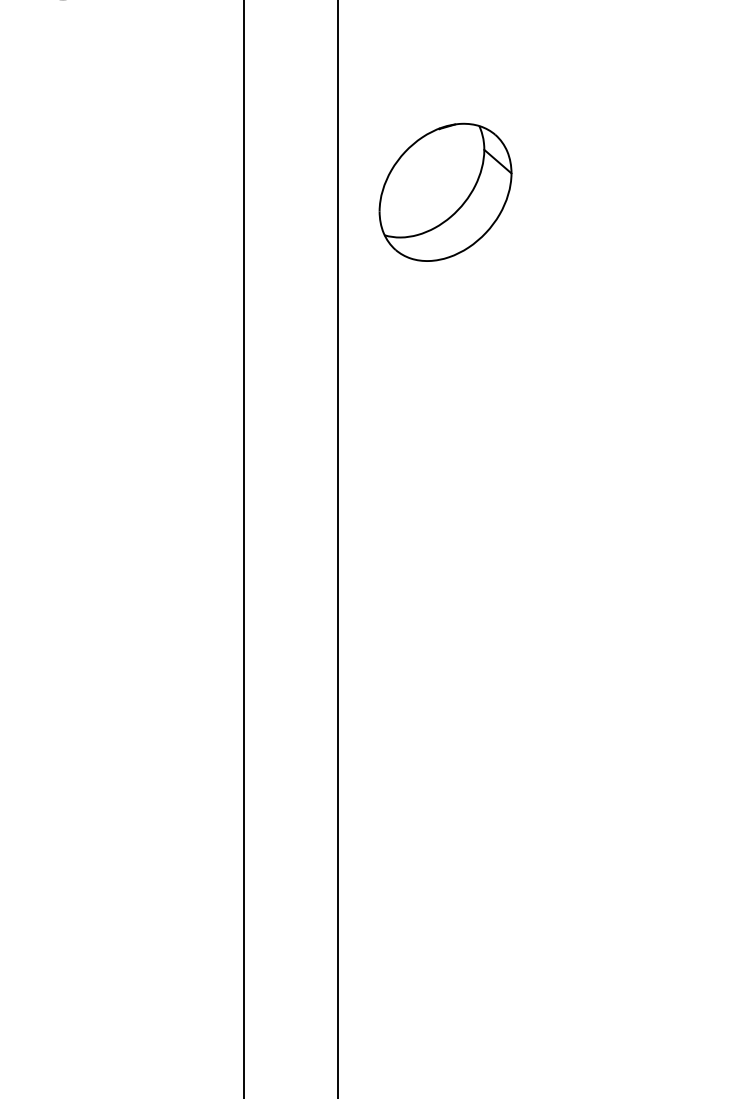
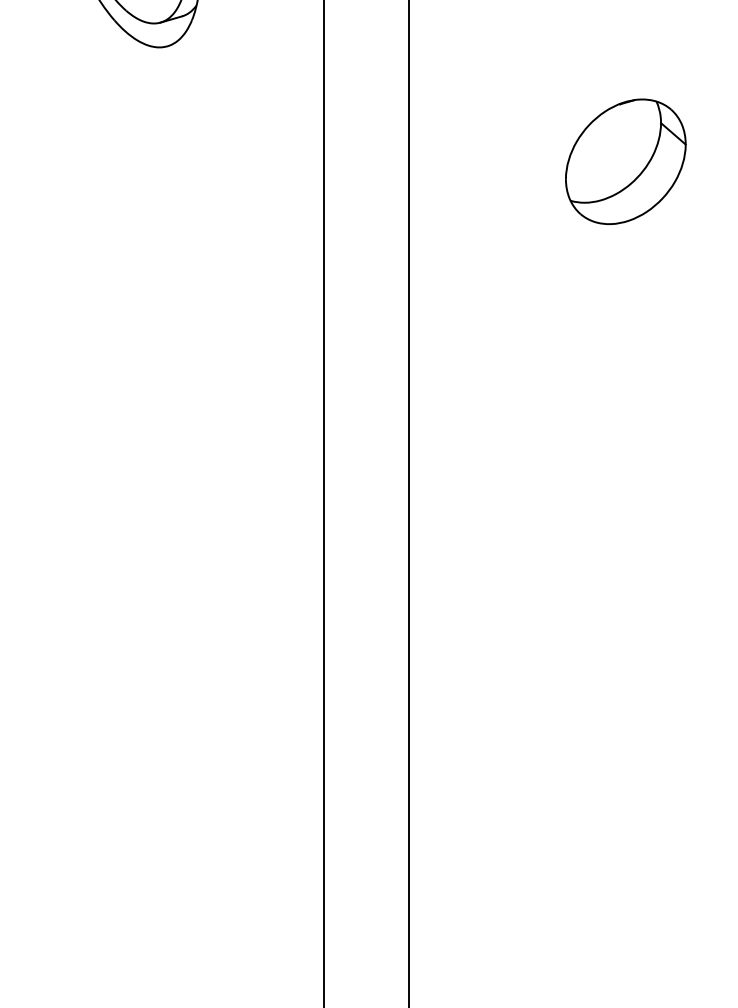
part: (445, 192) -> (625, 161), moved

